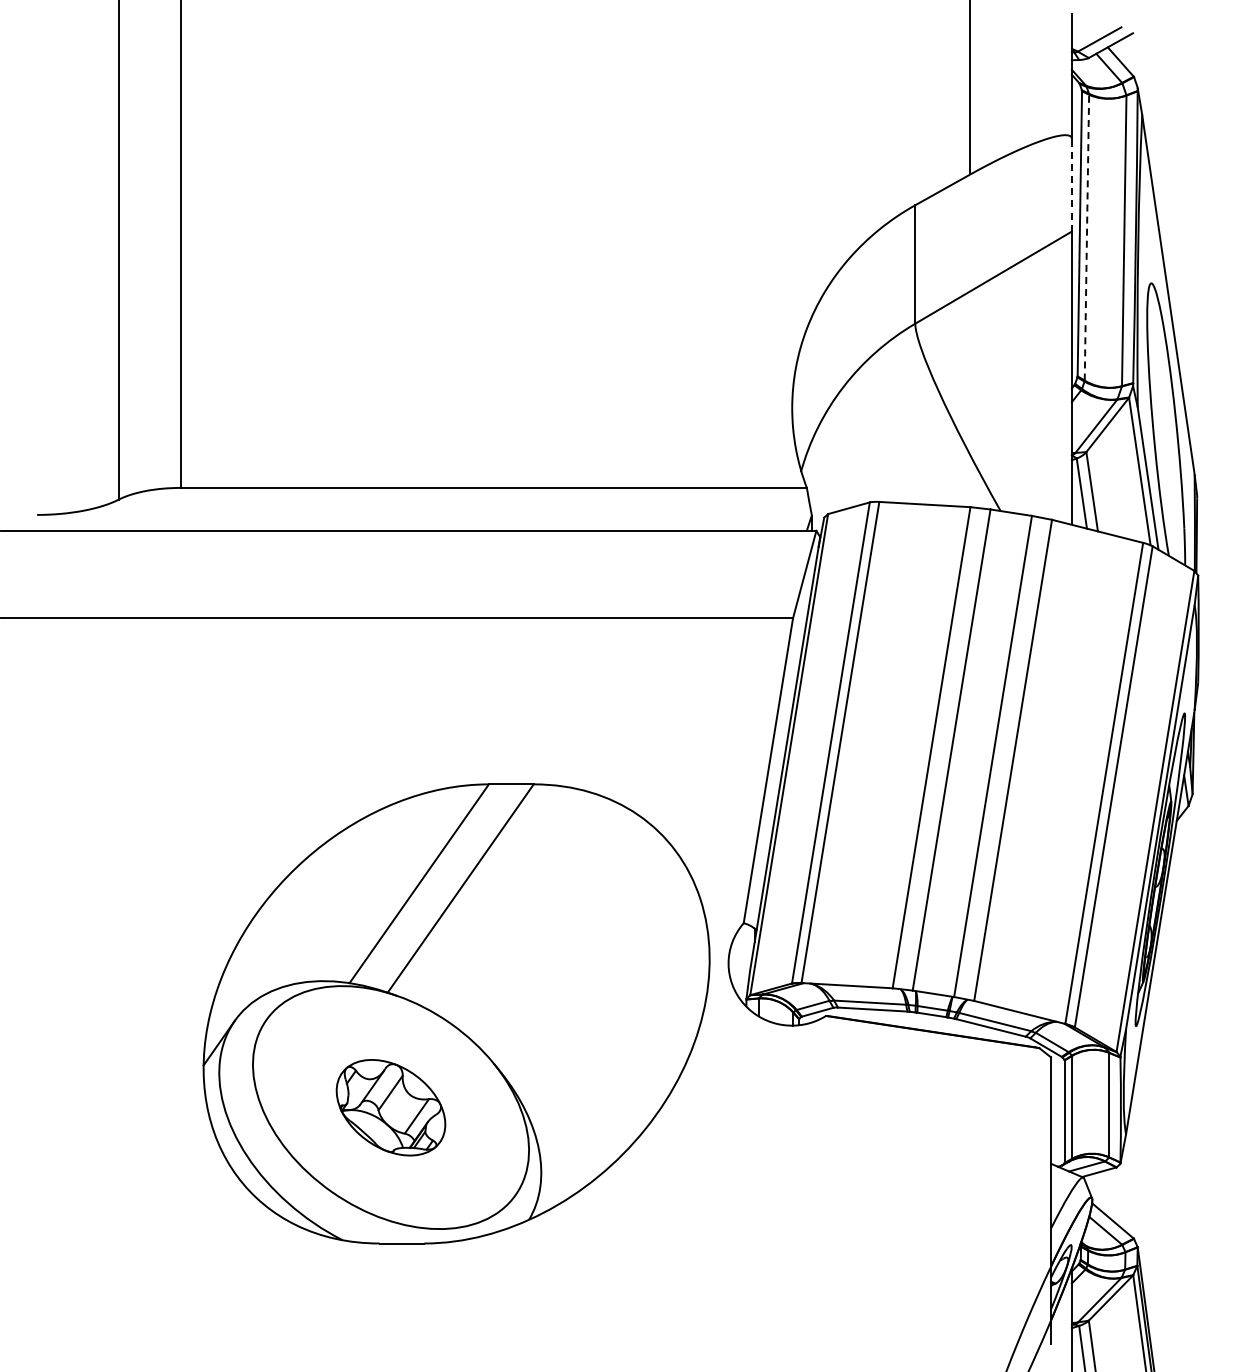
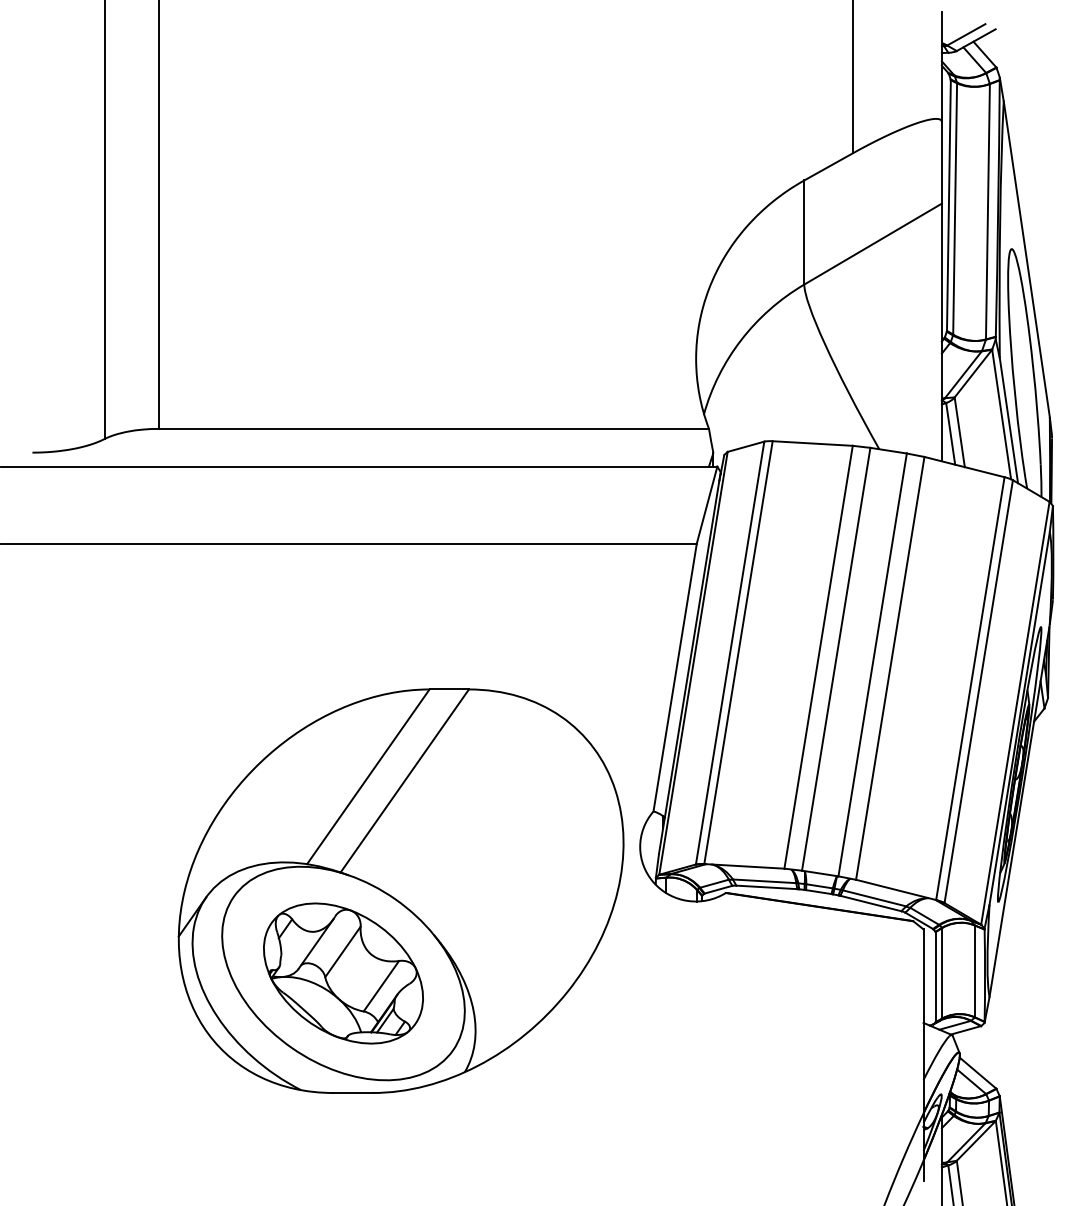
line: (1071, 184) -> (941, 162), dashed -> solid
line: (1086, 237) -> (954, 208), dashed -> solid
part: (390, 1107) -> (343, 973), size x1.67

